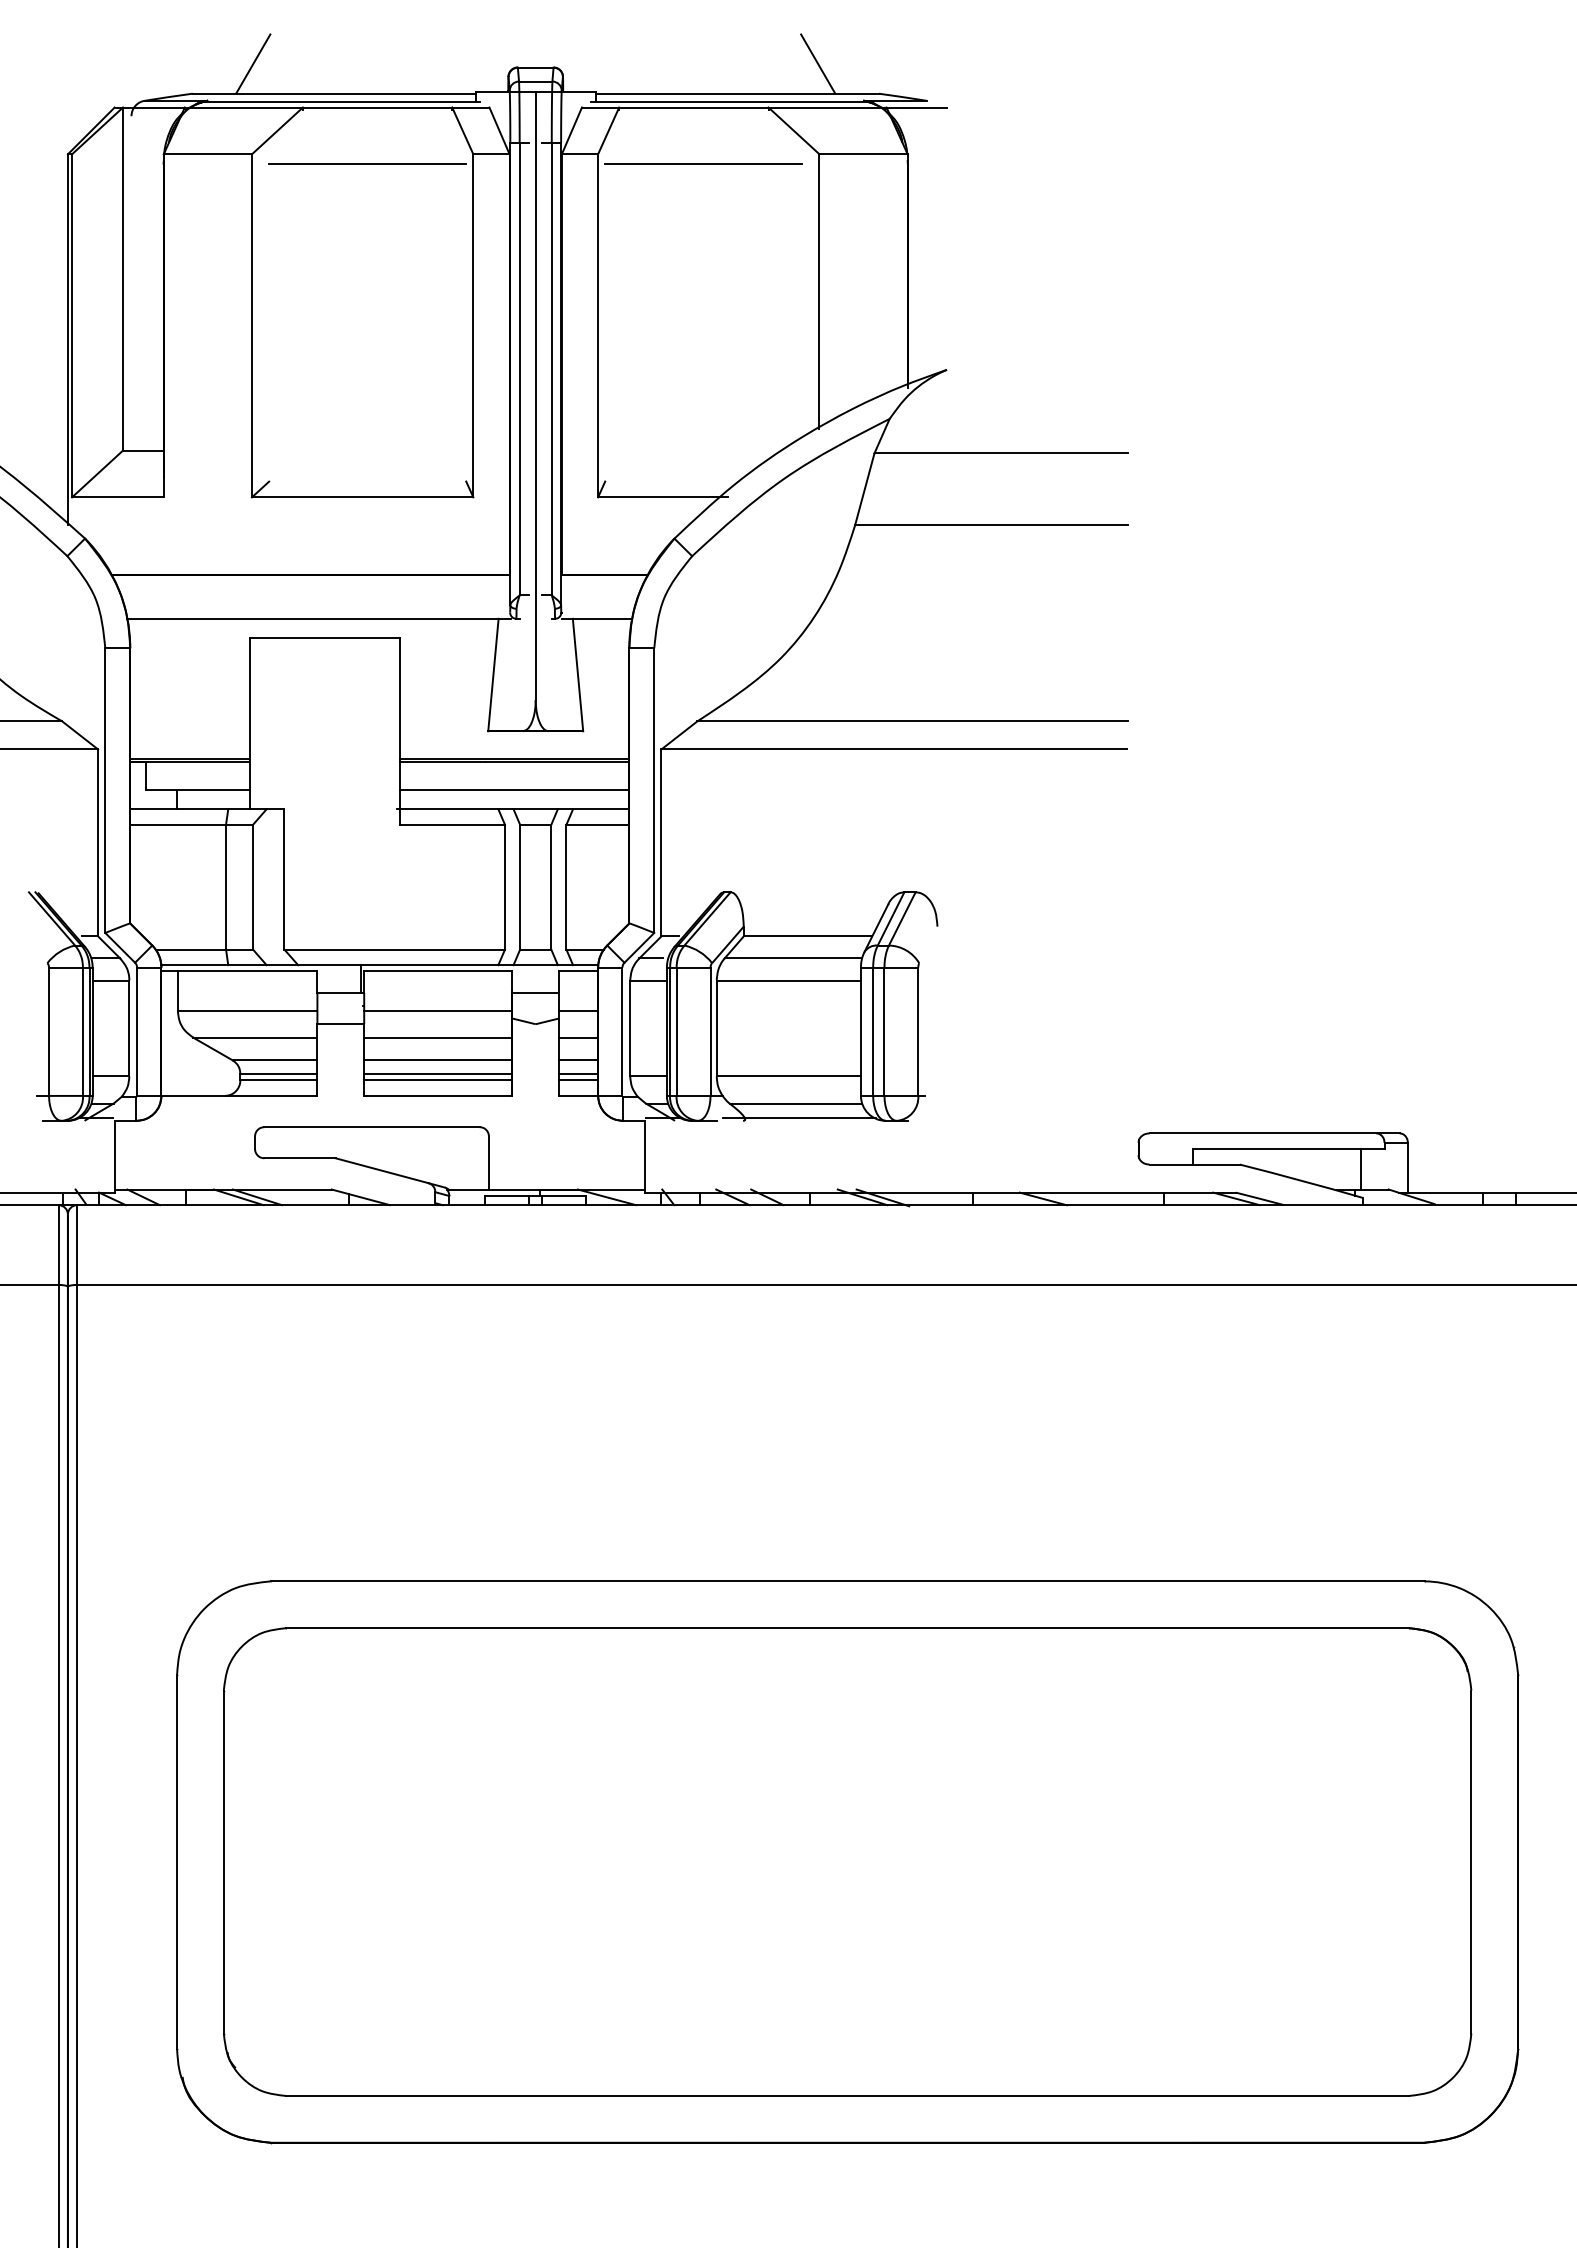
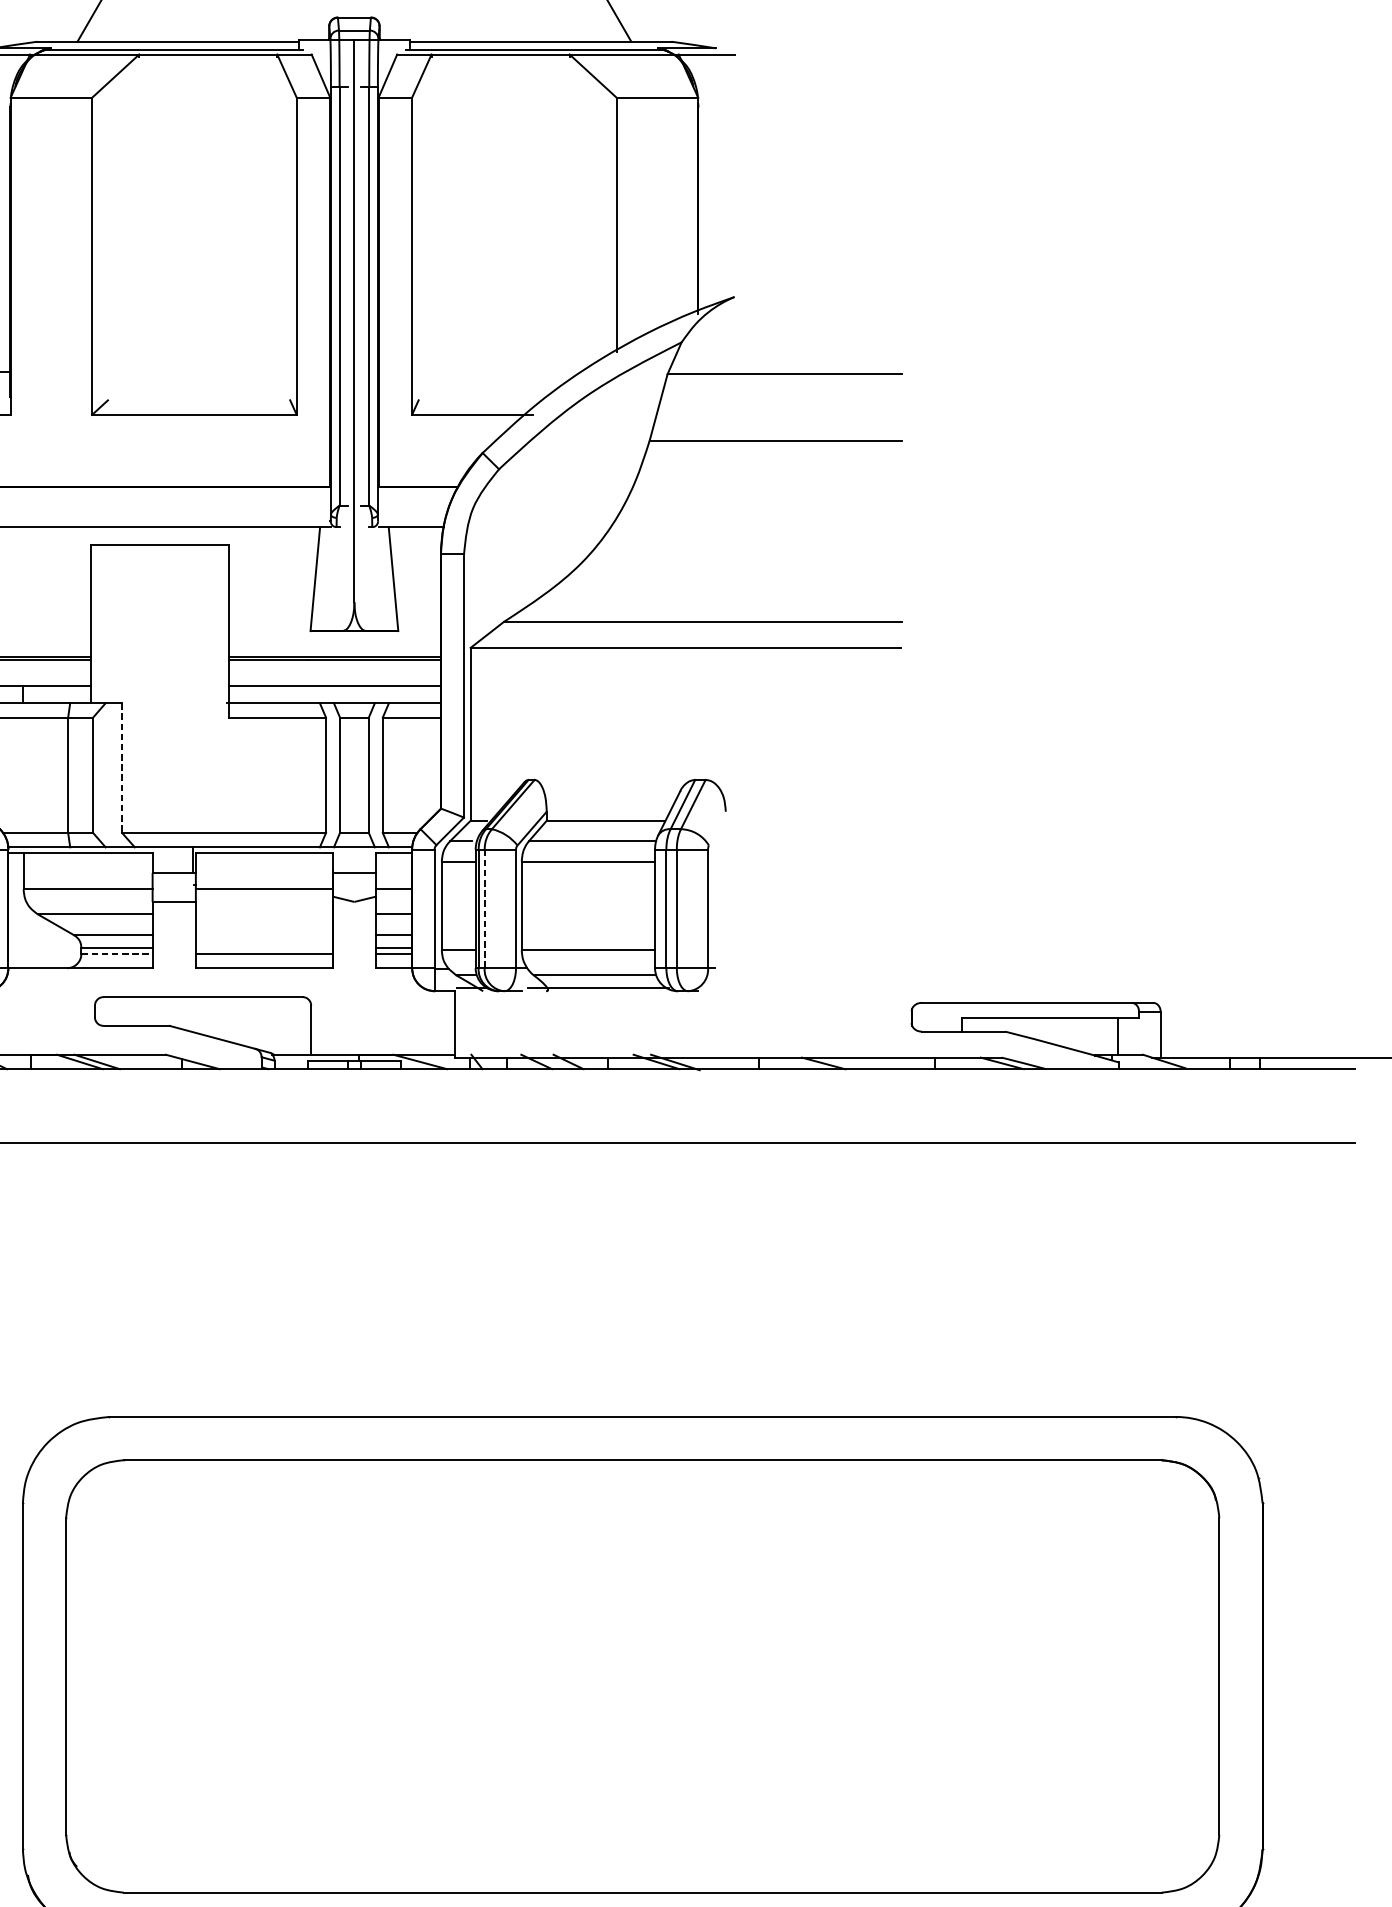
line: (367, 163) -> (198, 106), removed
line: (703, 163) -> (509, 106), removed
line: (284, 879) -> (122, 768), solid -> dashed
line: (676, 1032) -> (484, 909), solid -> dashed
line: (438, 1037) -> (264, 914), removed
line: (438, 1060) -> (264, 935), removed
line: (438, 1073) -> (264, 947), removed
line: (278, 1080) -> (116, 953), solid -> dashed

